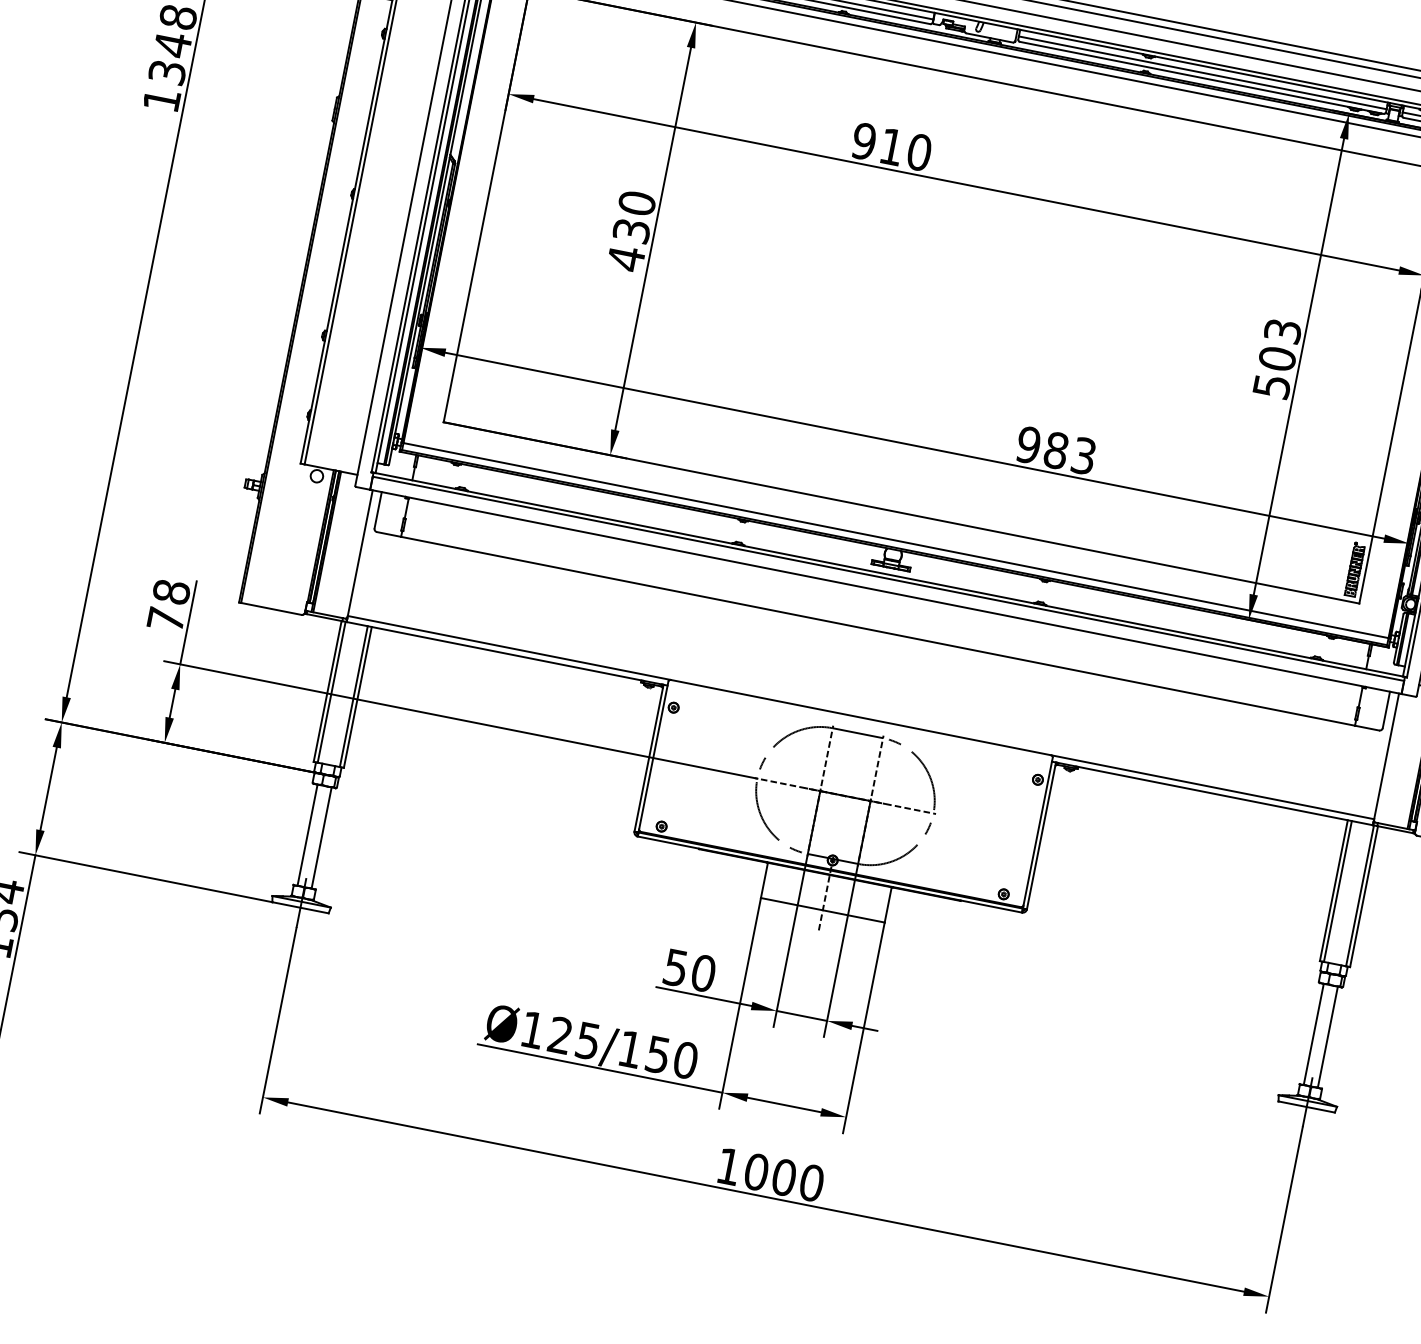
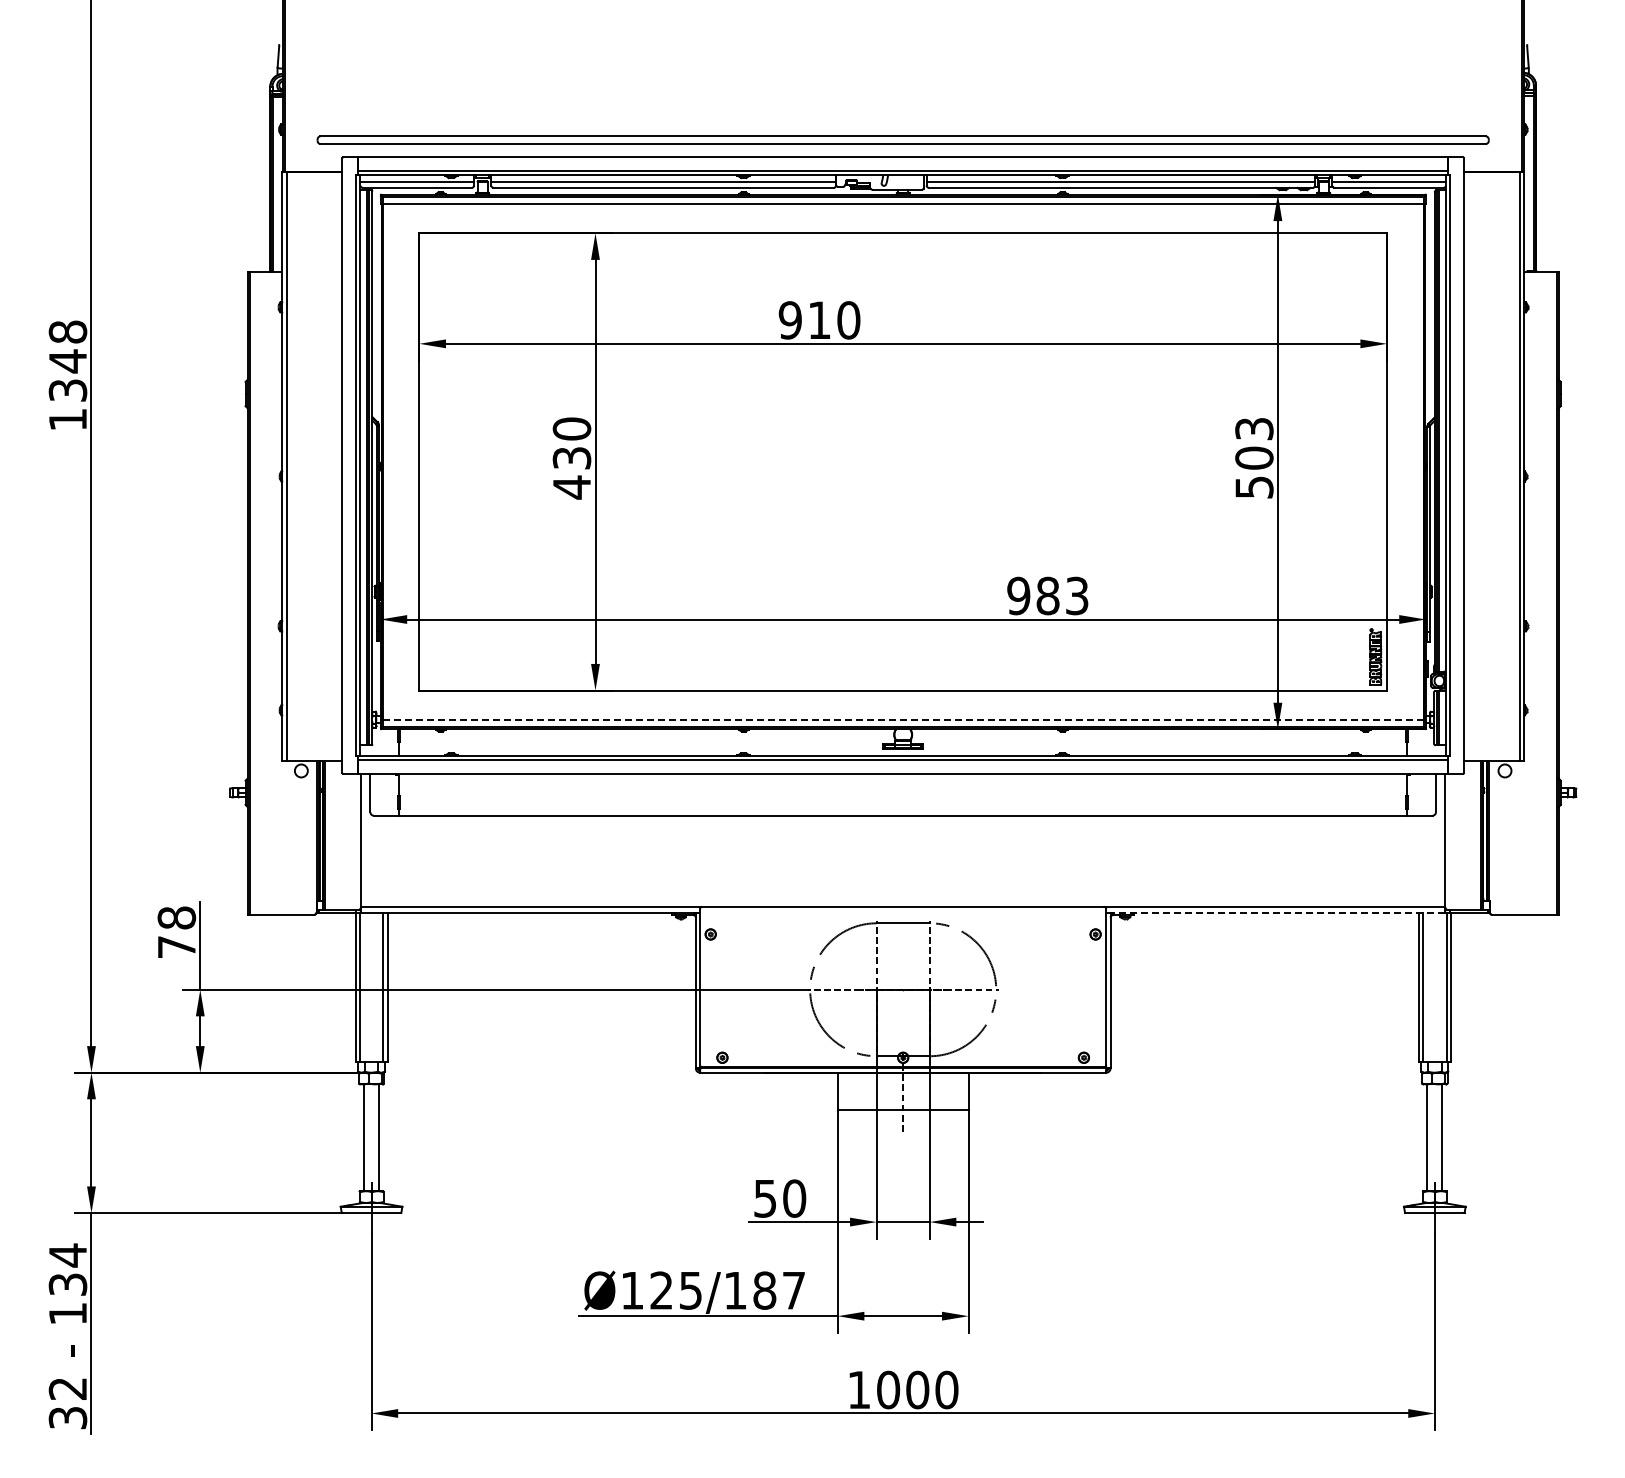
line: (896, 540) -> (903, 719), solid -> dashed
line: (1213, 794) -> (1277, 913), solid -> dashed
text: (672, 1057) -> (779, 1290), Ø125/150 -> Ø125/187

